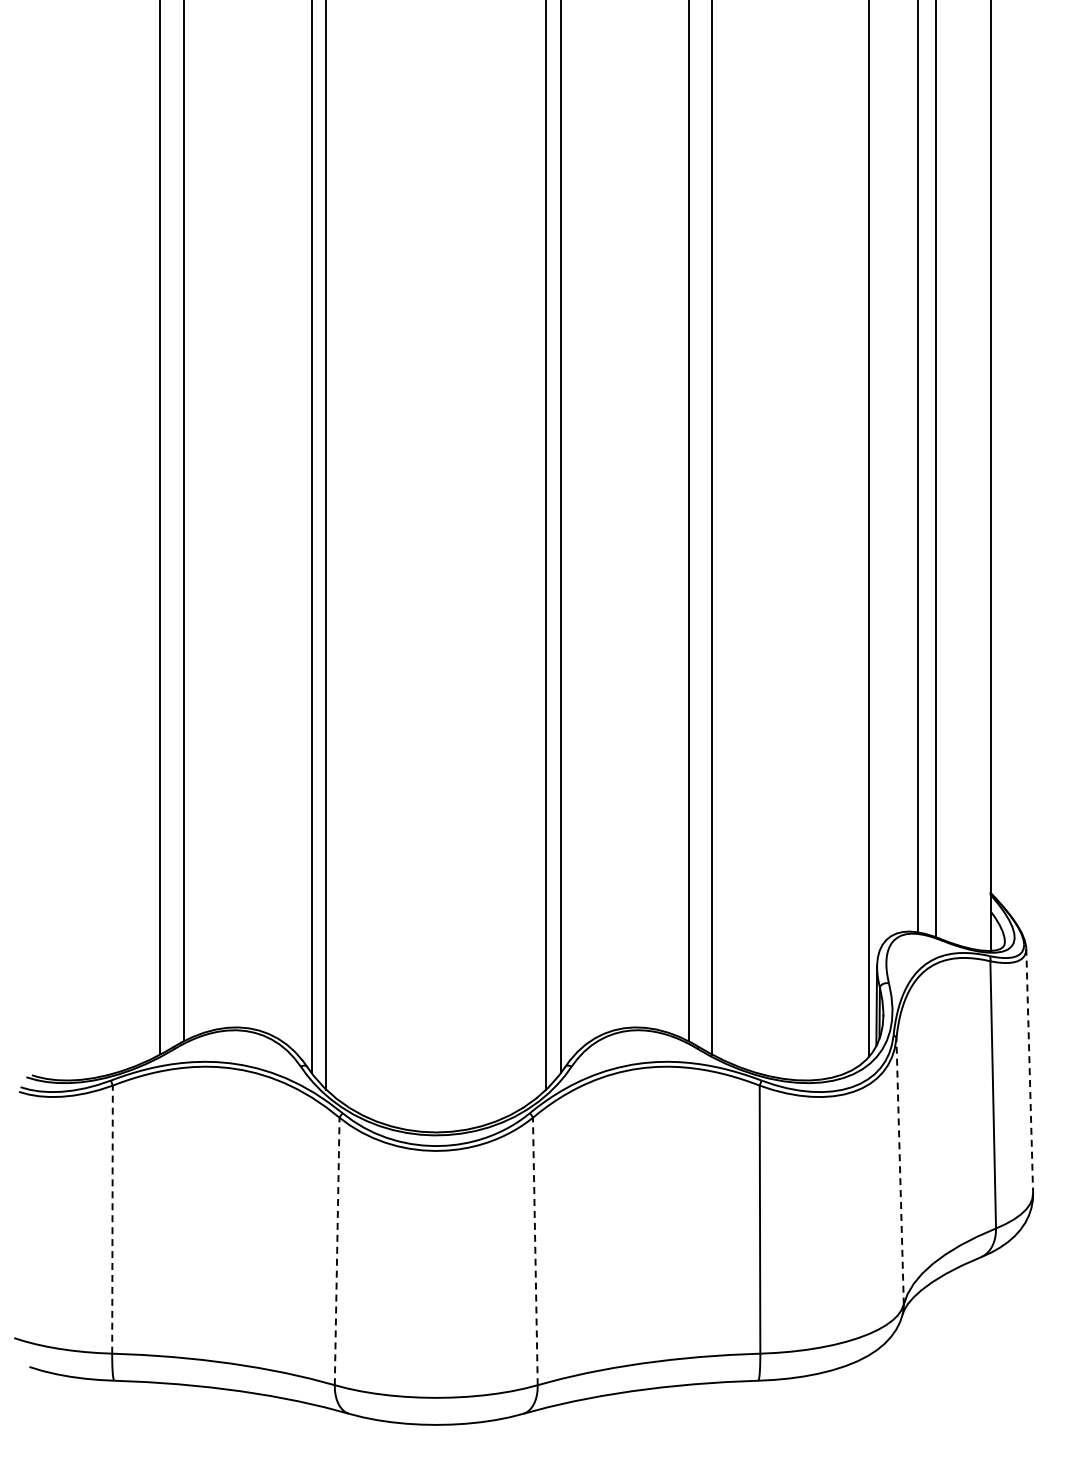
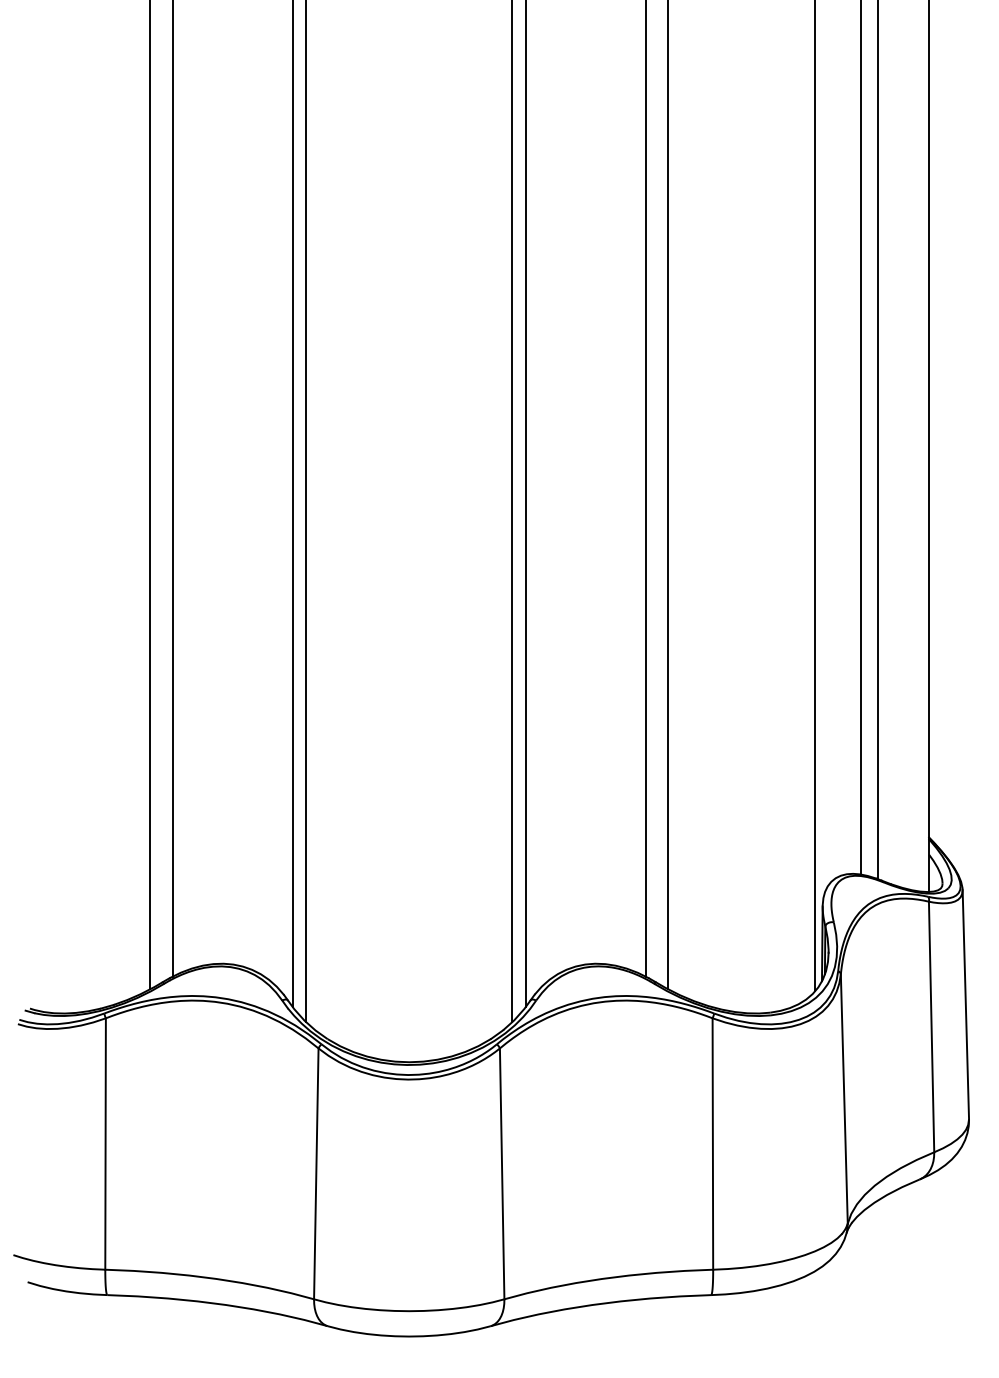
line: (1029, 1071) -> (965, 1005), dashed -> solid
line: (900, 1171) -> (844, 1098), dashed -> solid
line: (112, 1219) -> (105, 1143), dashed -> solid
line: (337, 1251) -> (316, 1173), dashed -> solid
line: (535, 1251) -> (502, 1173), dashed -> solid

